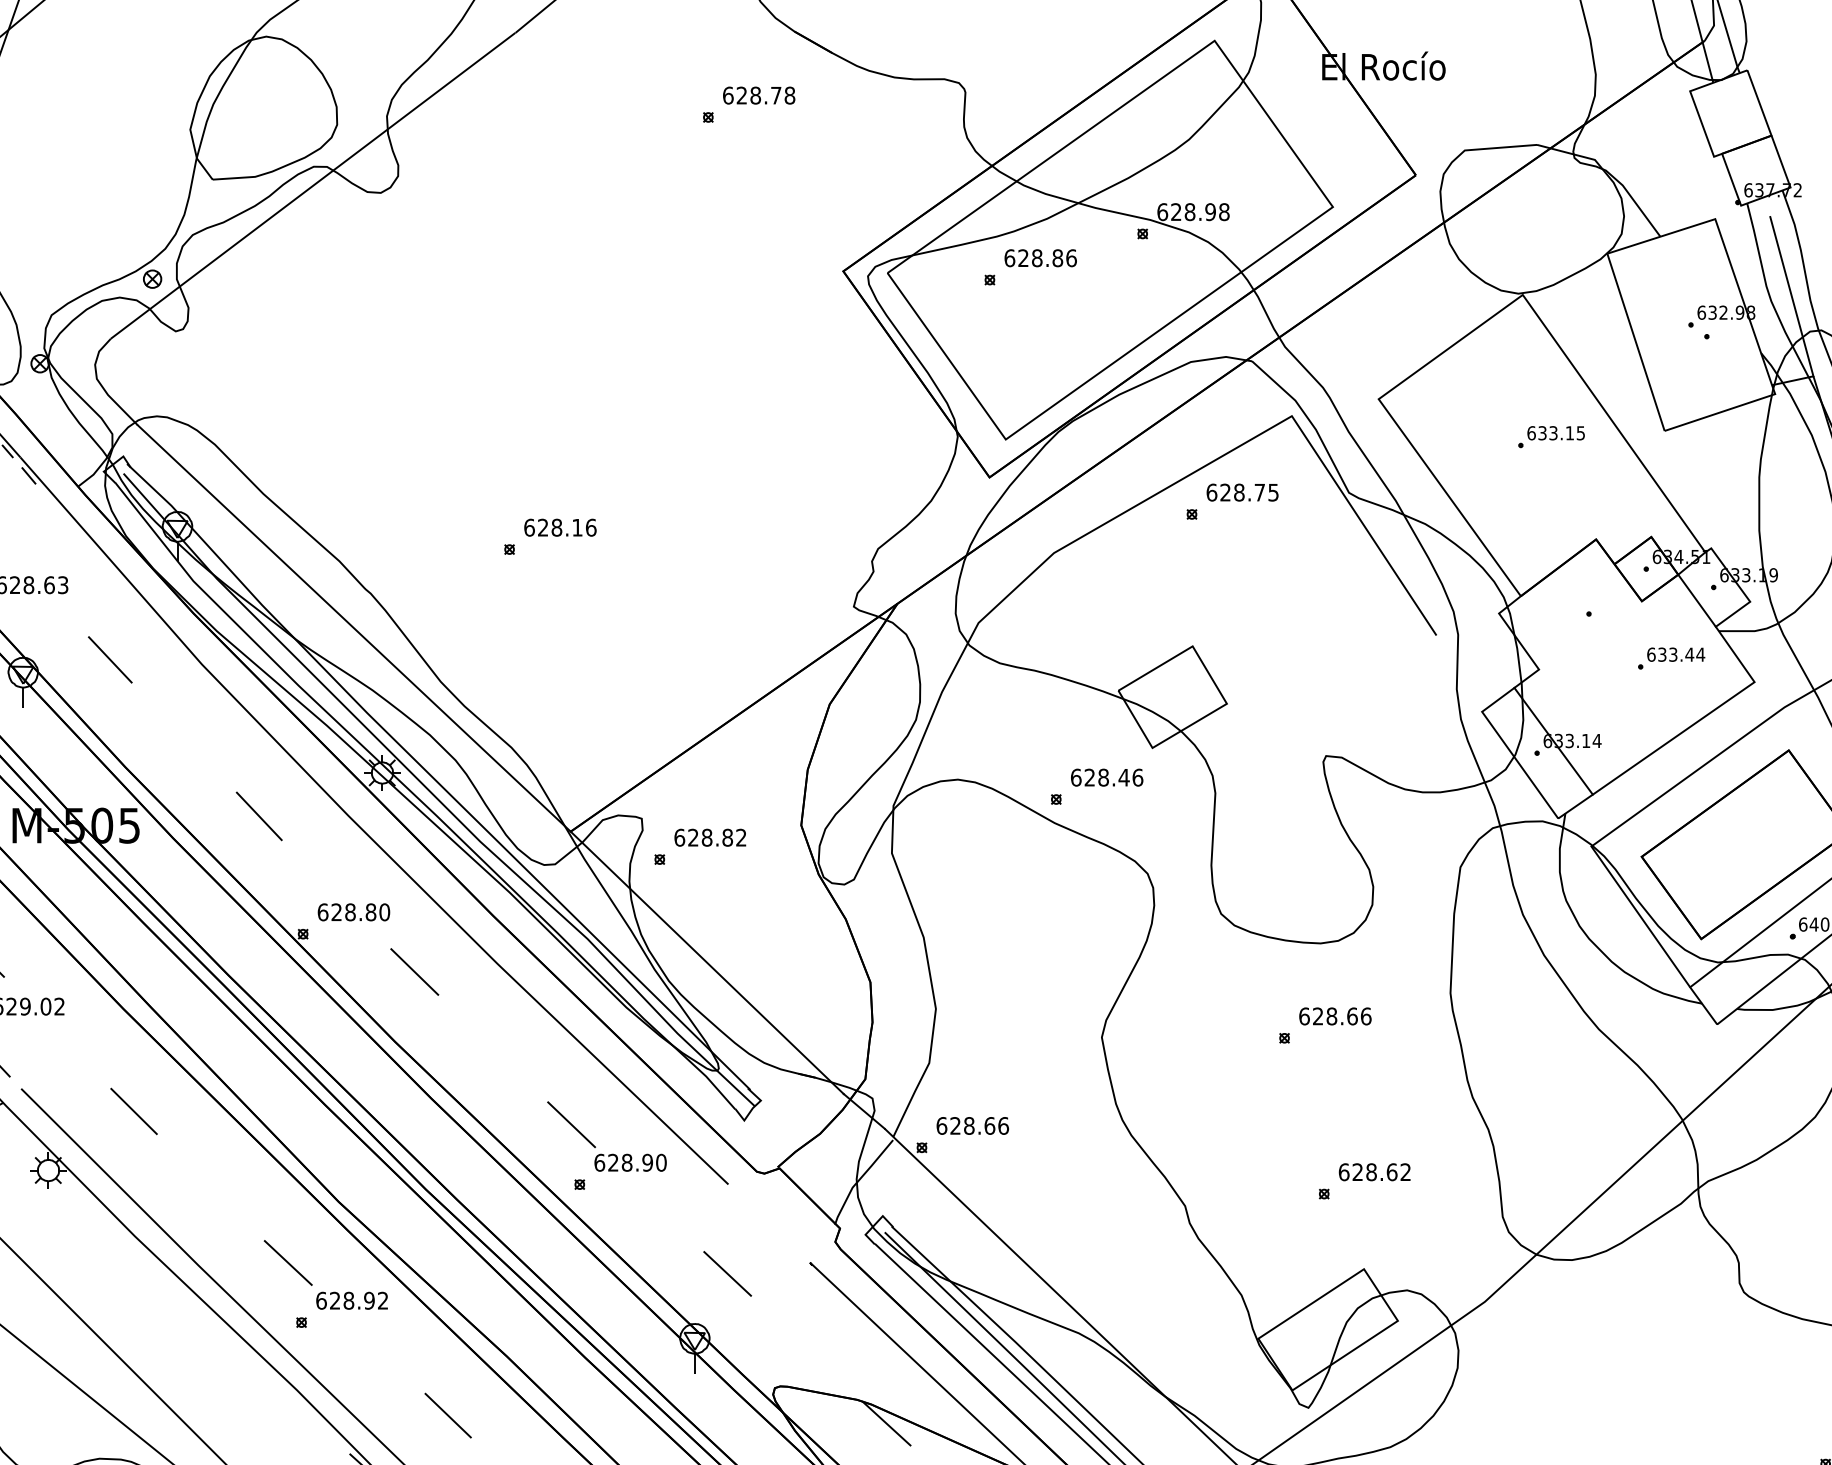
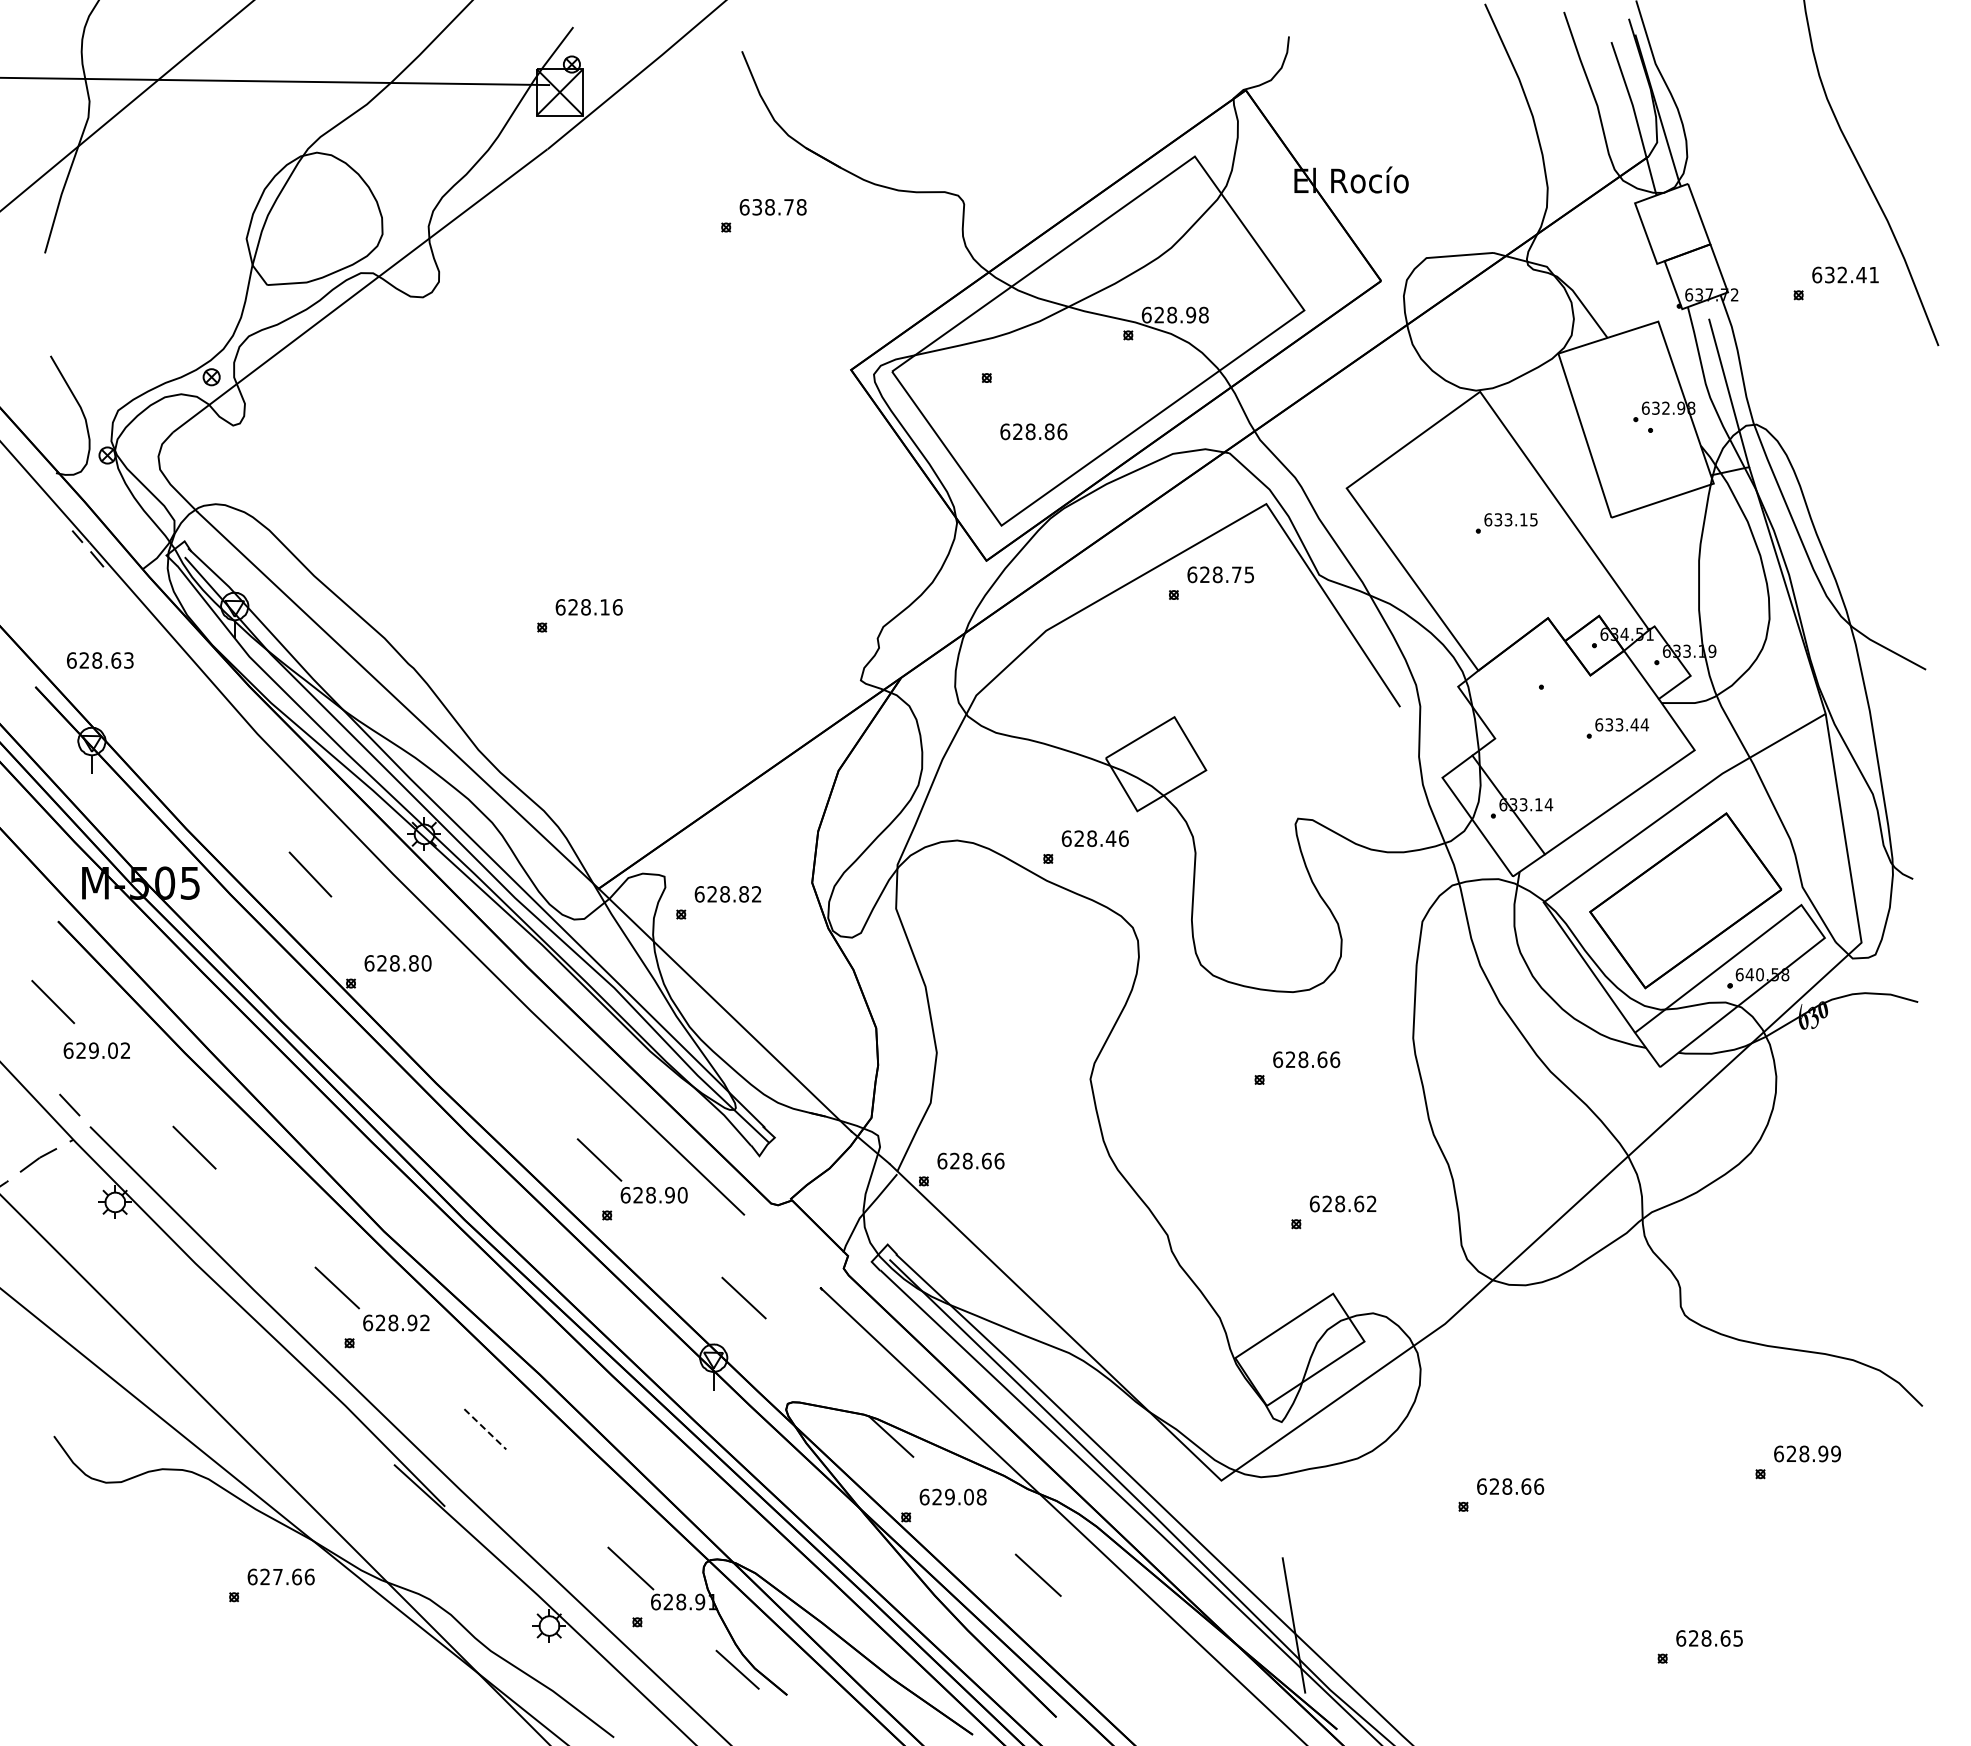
text: (741, 95) -> (756, 207), 628.78 -> 638.78
text: (1040, 257) -> (1033, 431), moved
line: (110, 659) -> (172, 729), removed
line: (414, 971) -> (454, 1018), removed
line: (448, 1415) -> (485, 1429), solid -> dashed

